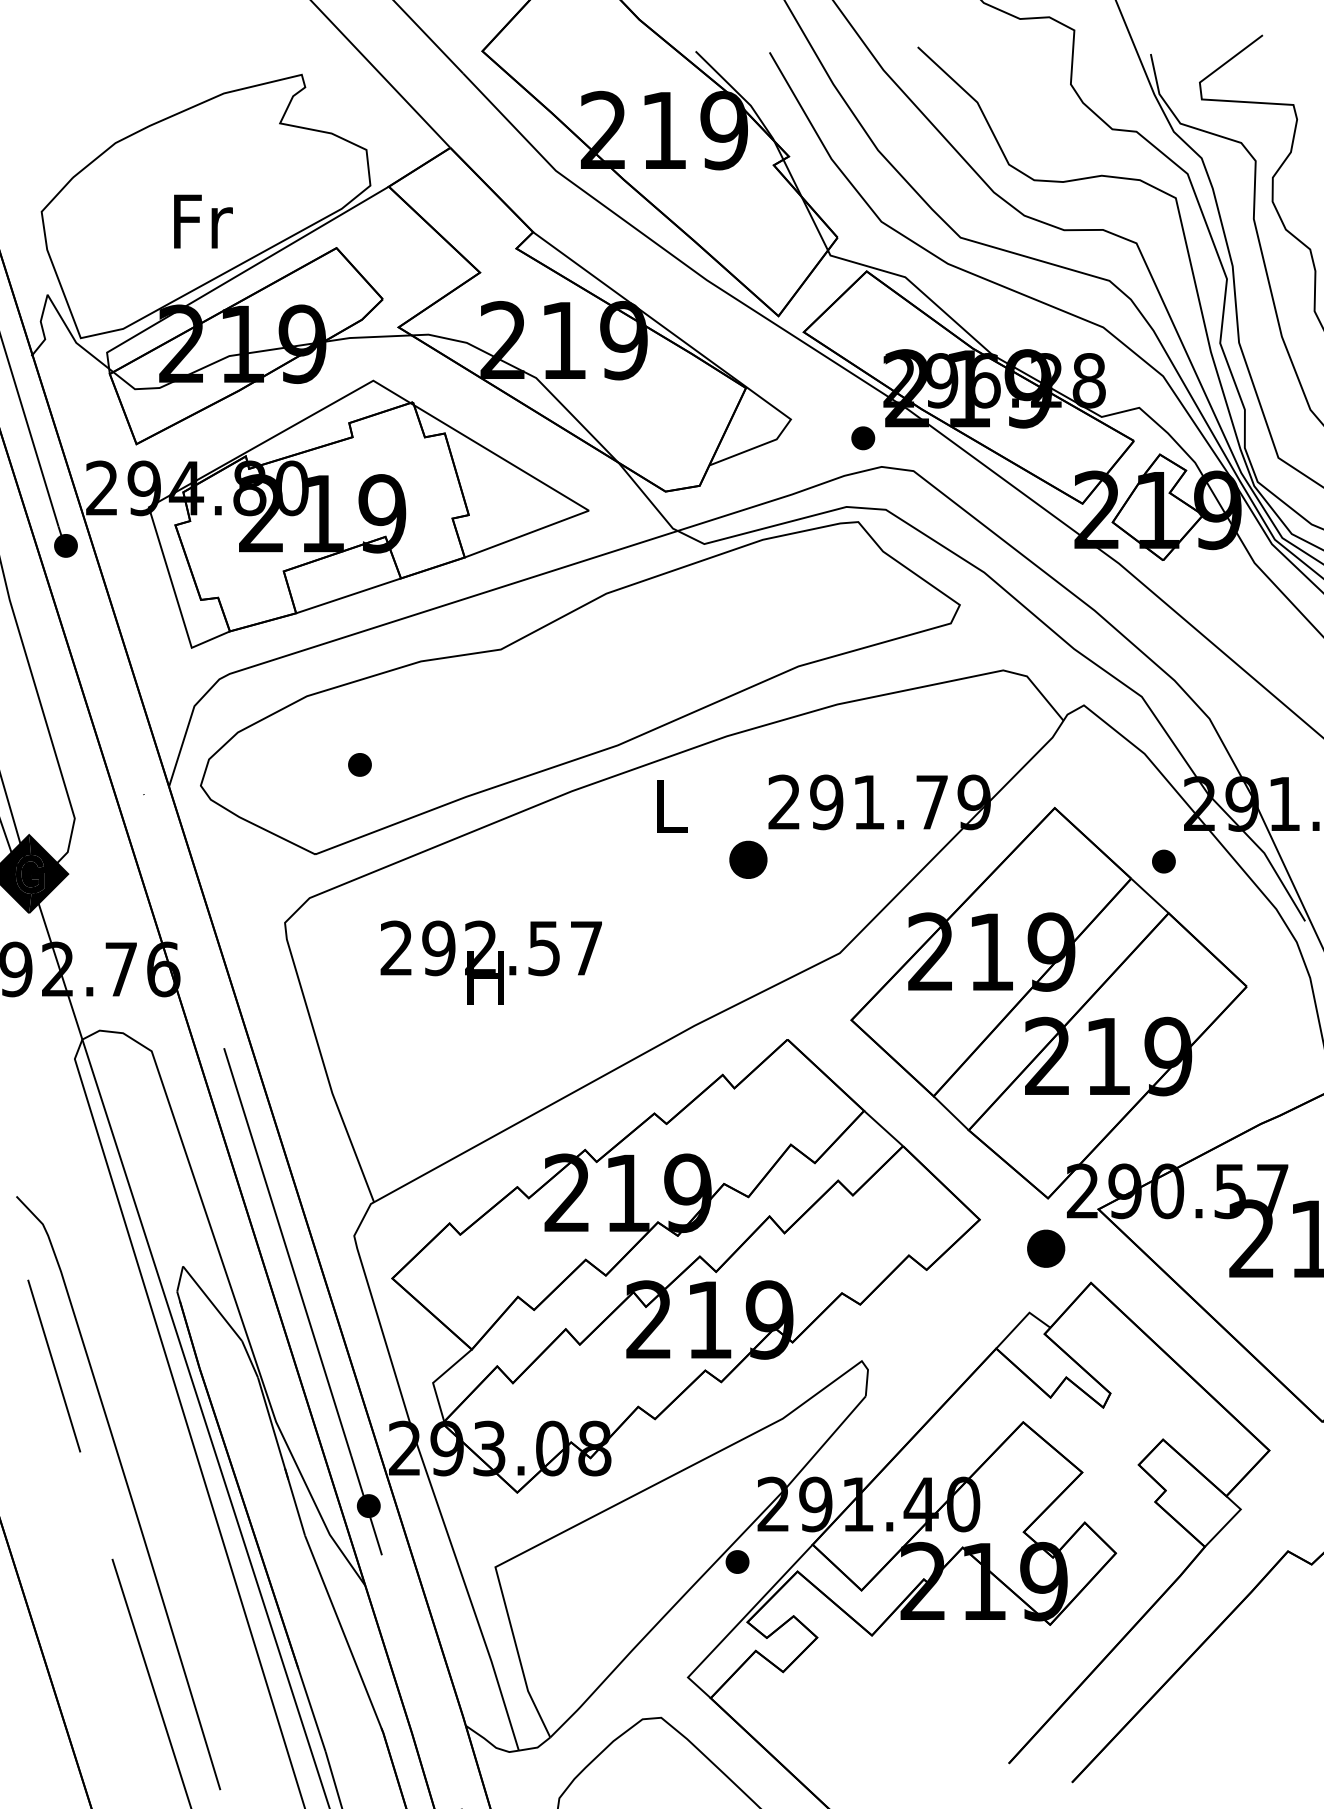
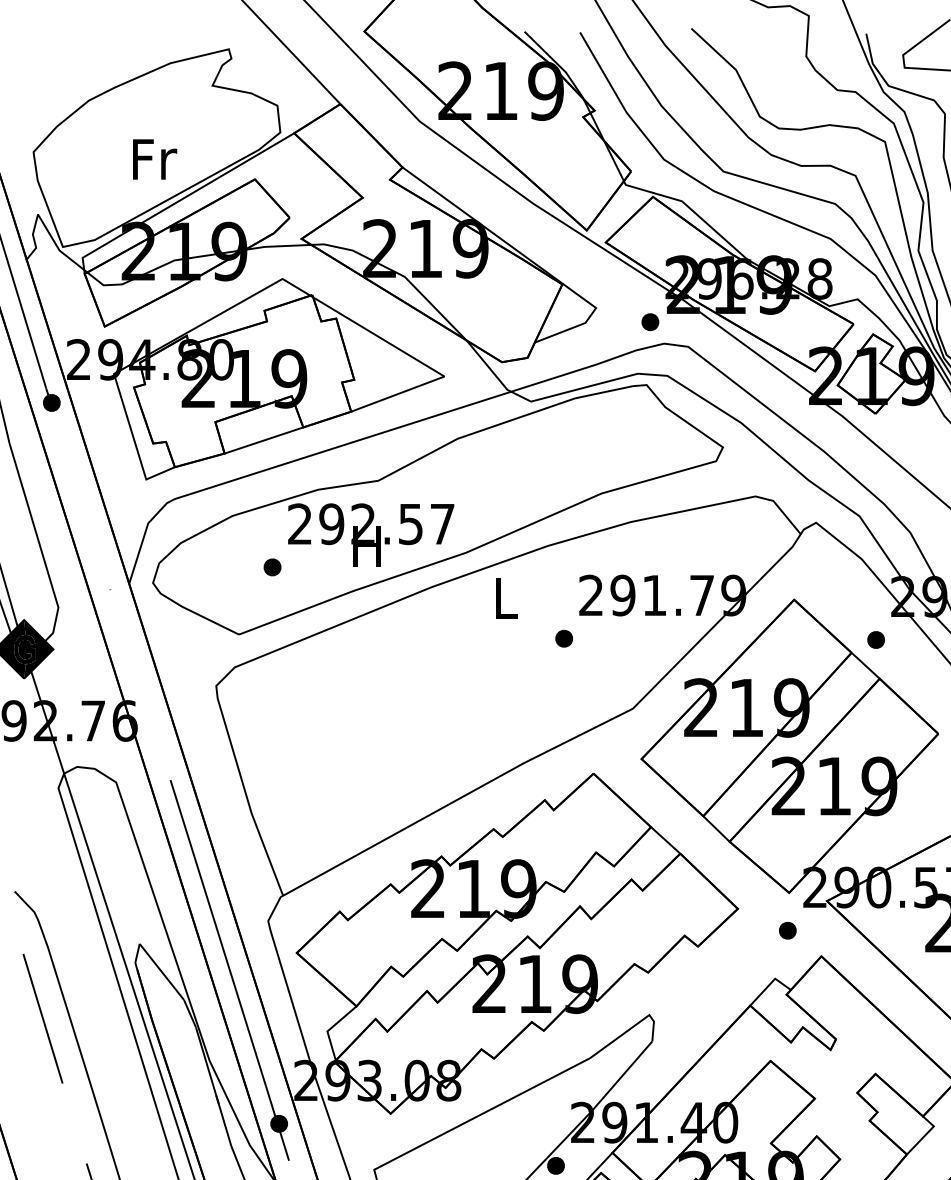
part: (748, 859) -> (564, 638), size x0.62
text: (490, 962) -> (370, 534), moved
part: (1046, 1248) -> (787, 930), size x0.62

